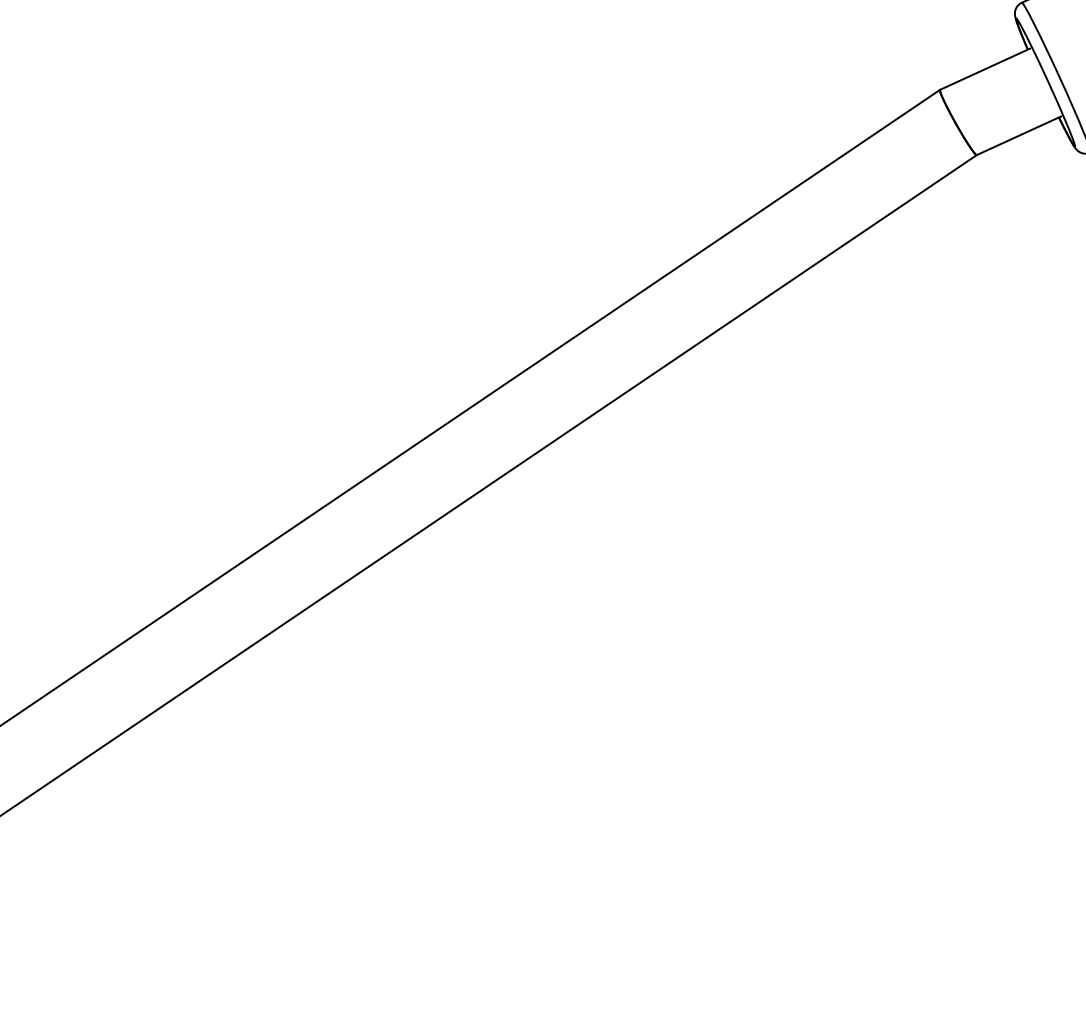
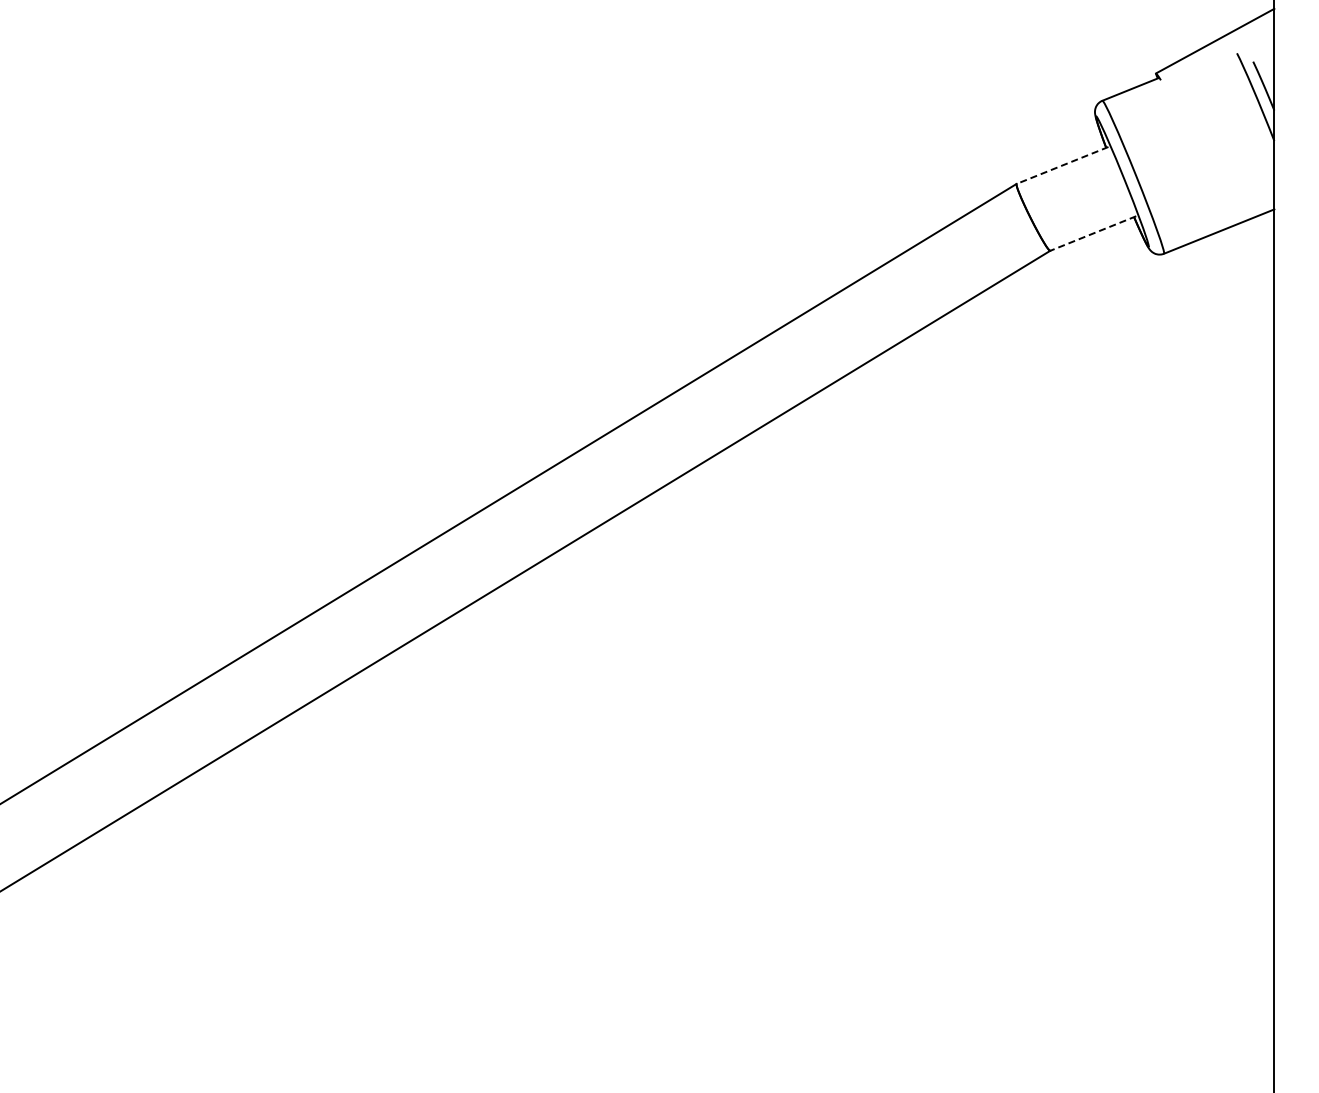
line: (985, 69) -> (1062, 165), solid -> dashed
line: (1018, 135) -> (1092, 233), solid -> dashed

